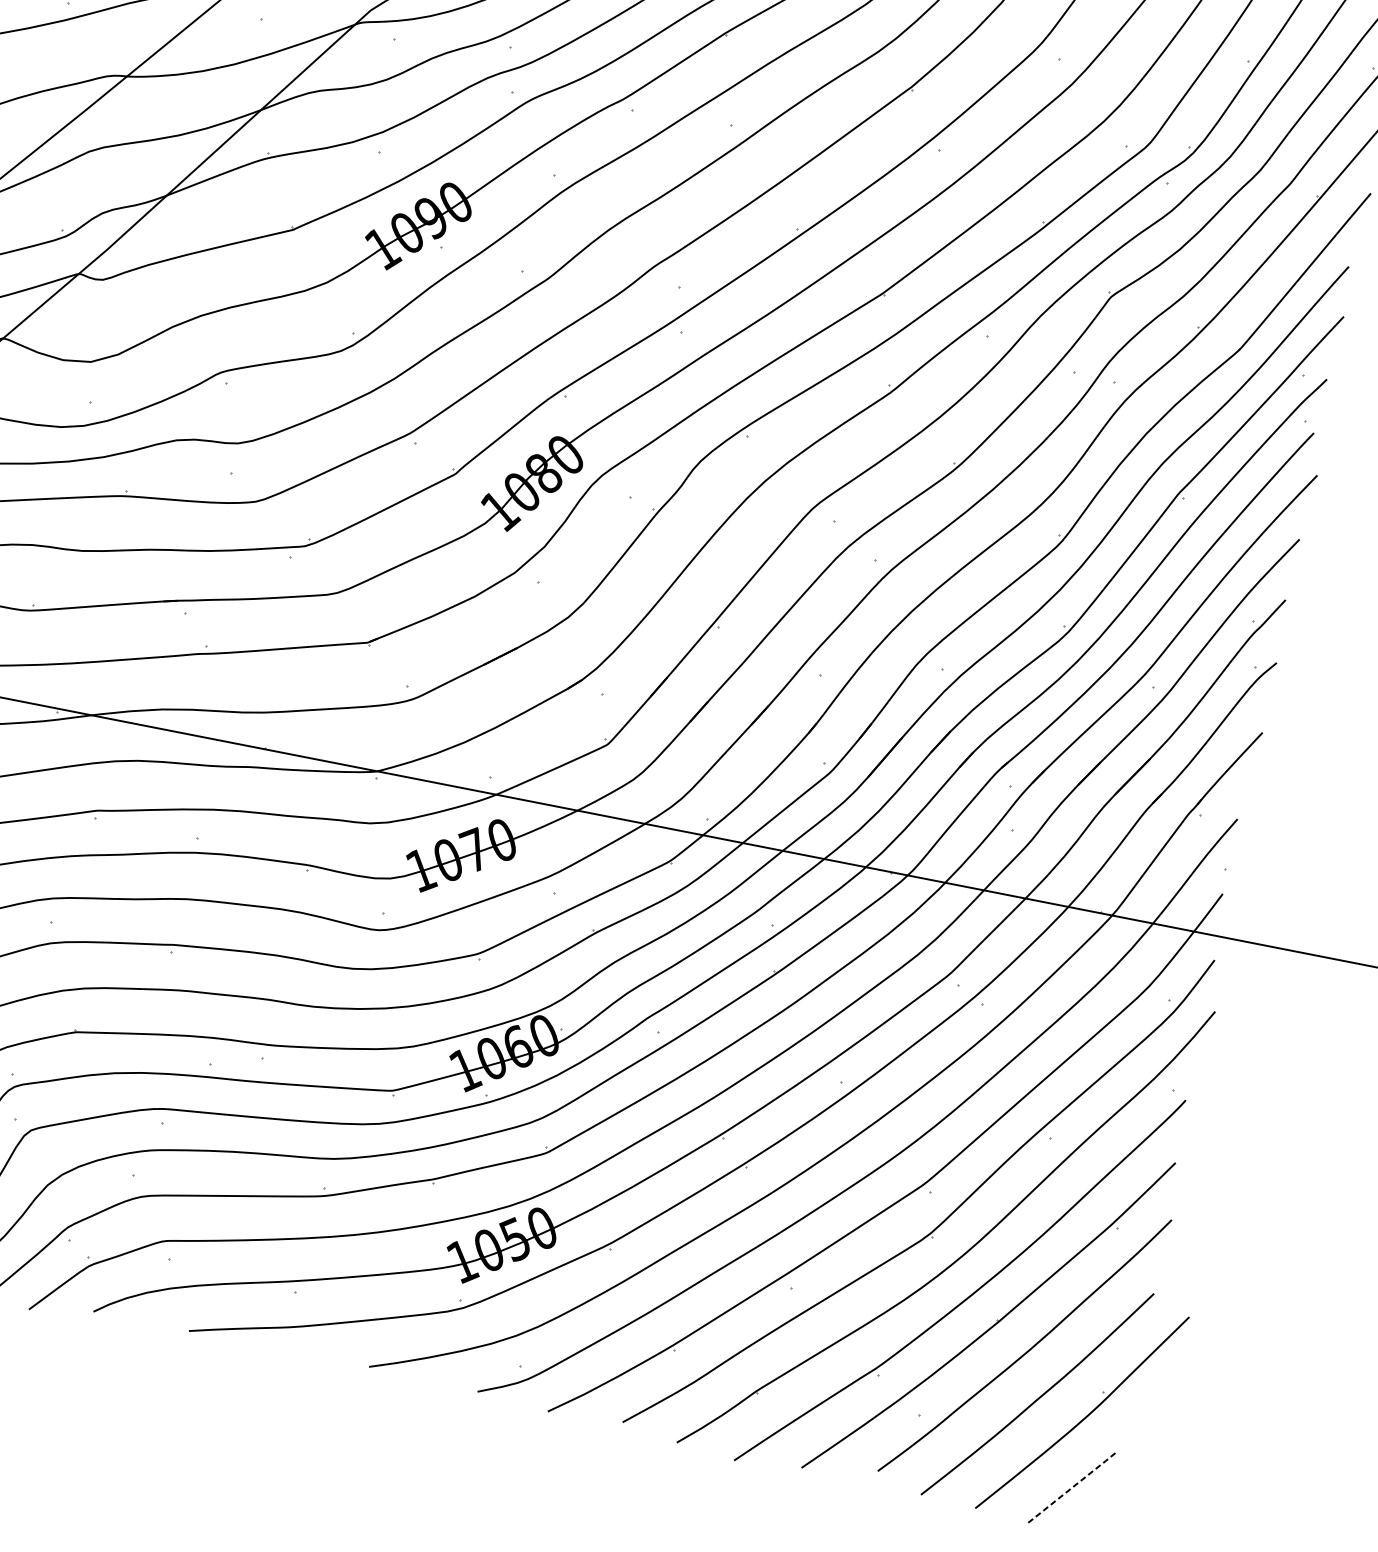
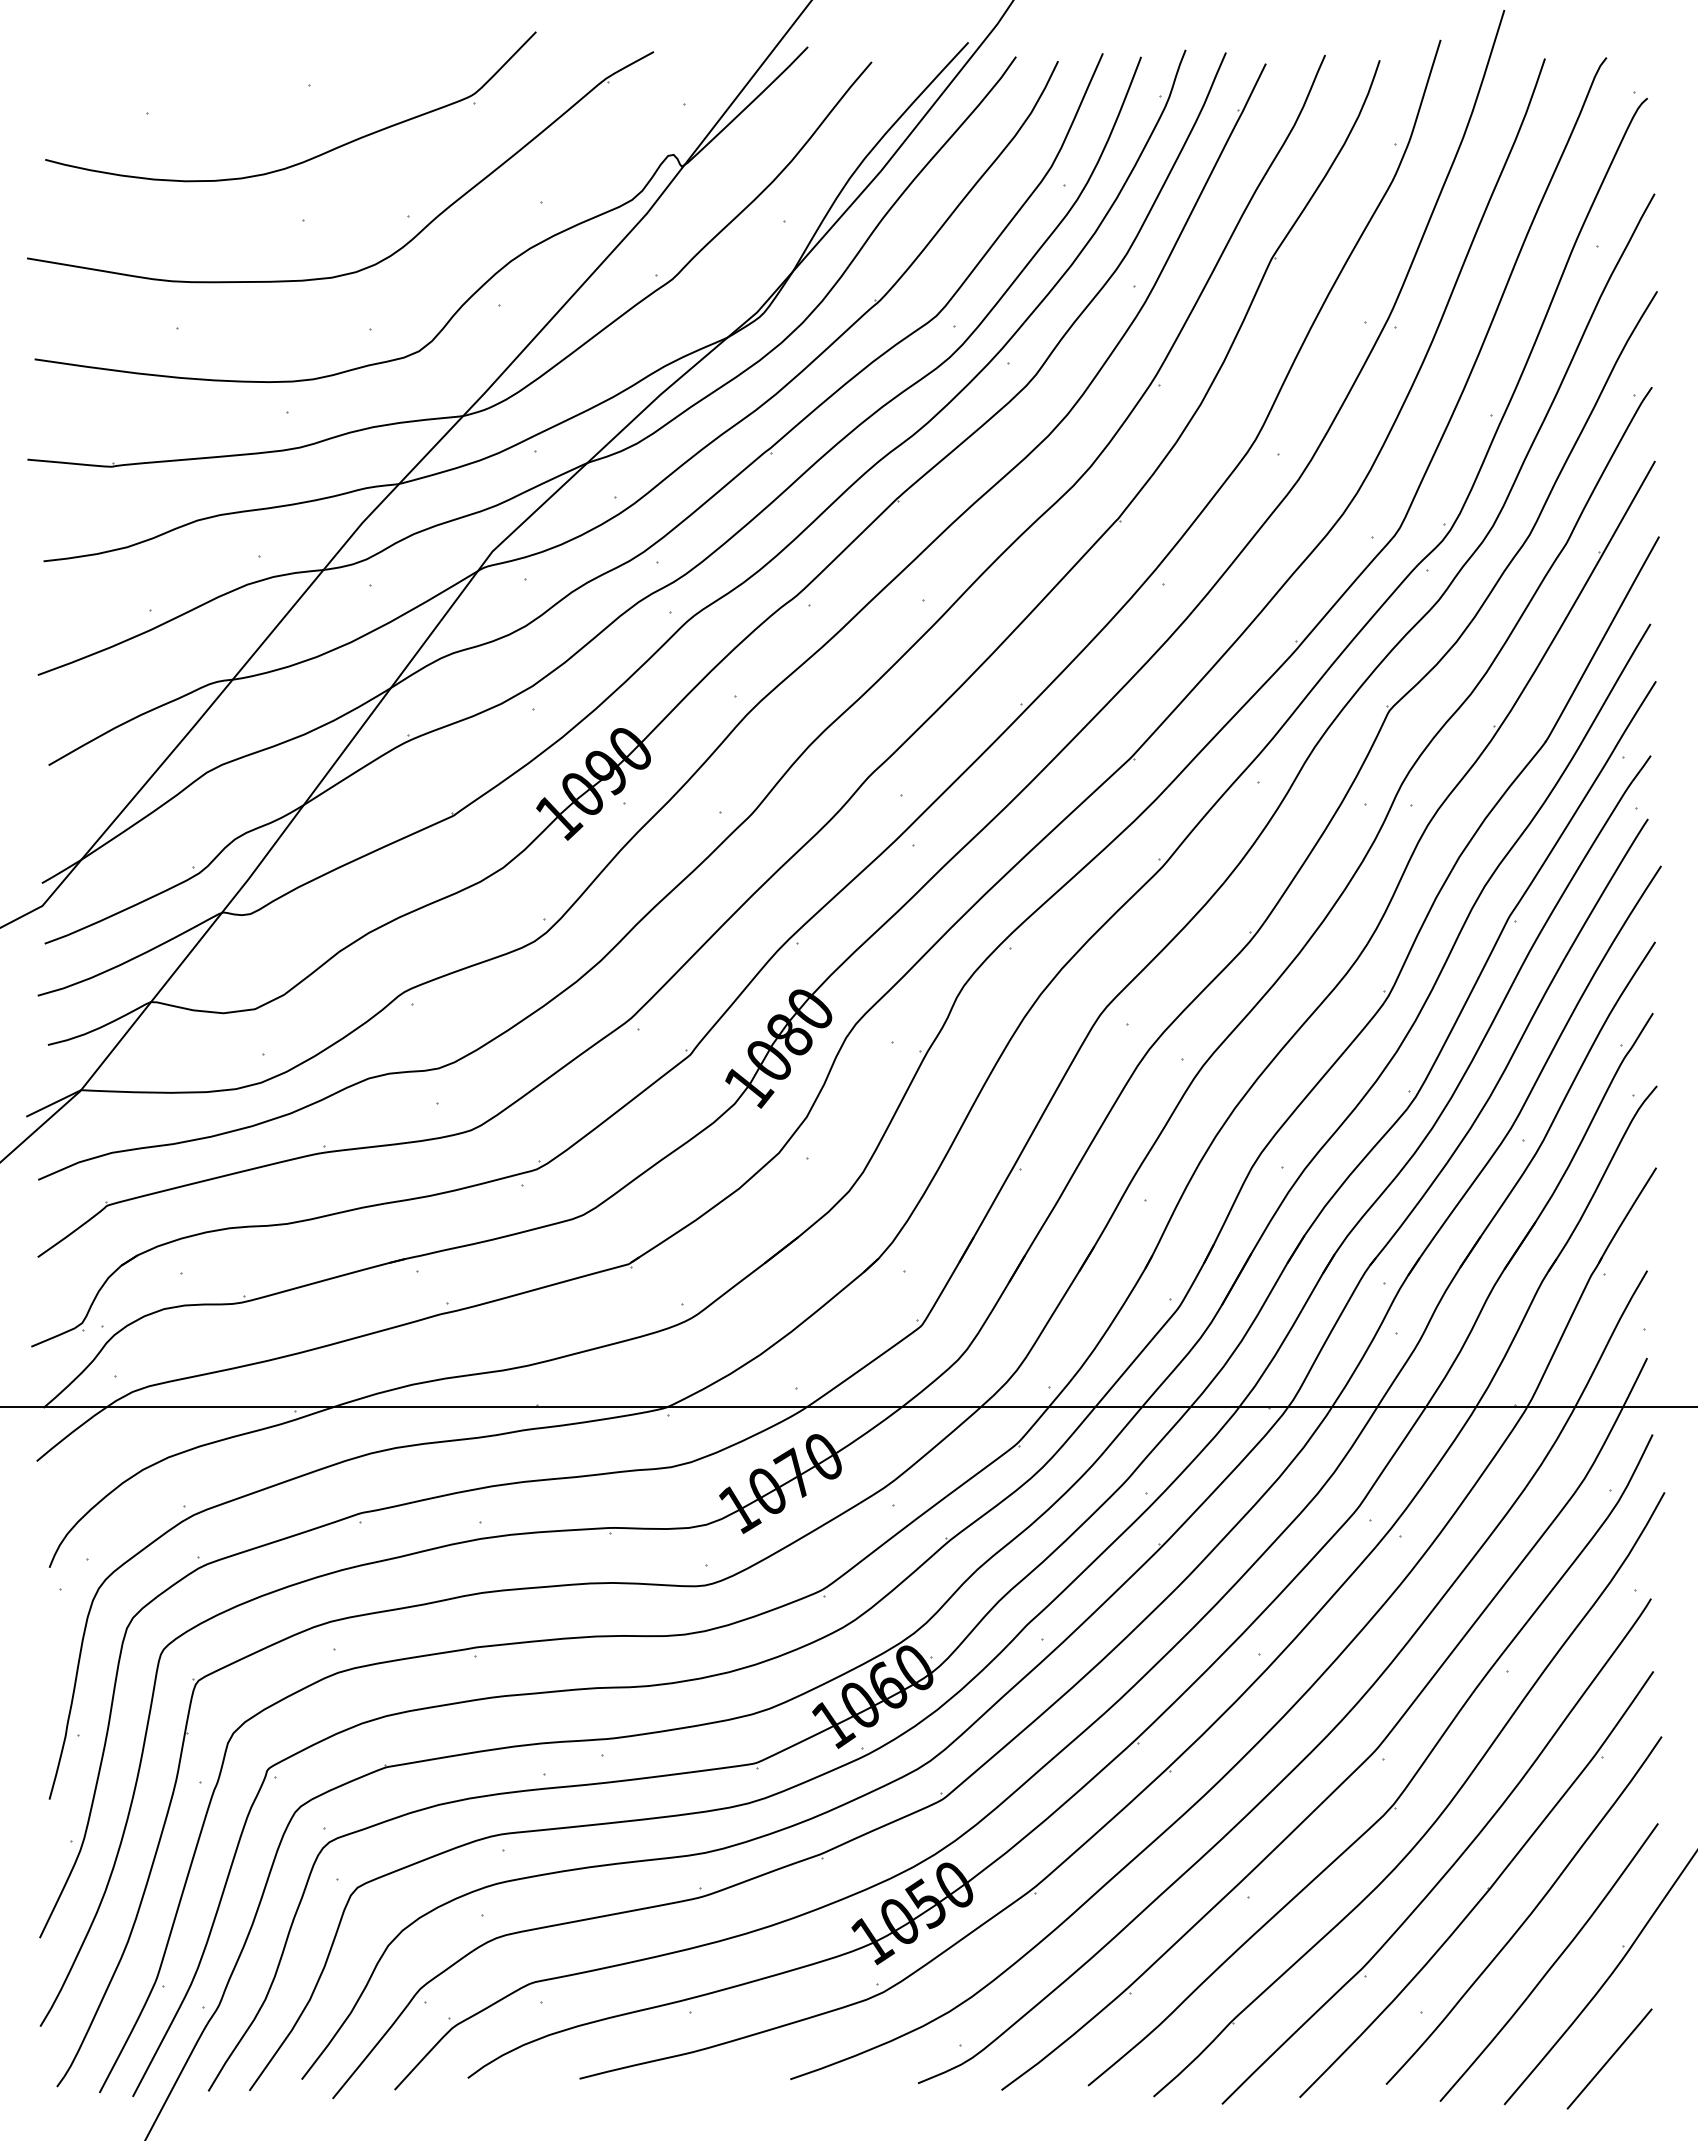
line: (1073, 1486) -> (1610, 2058), dashed -> solid

